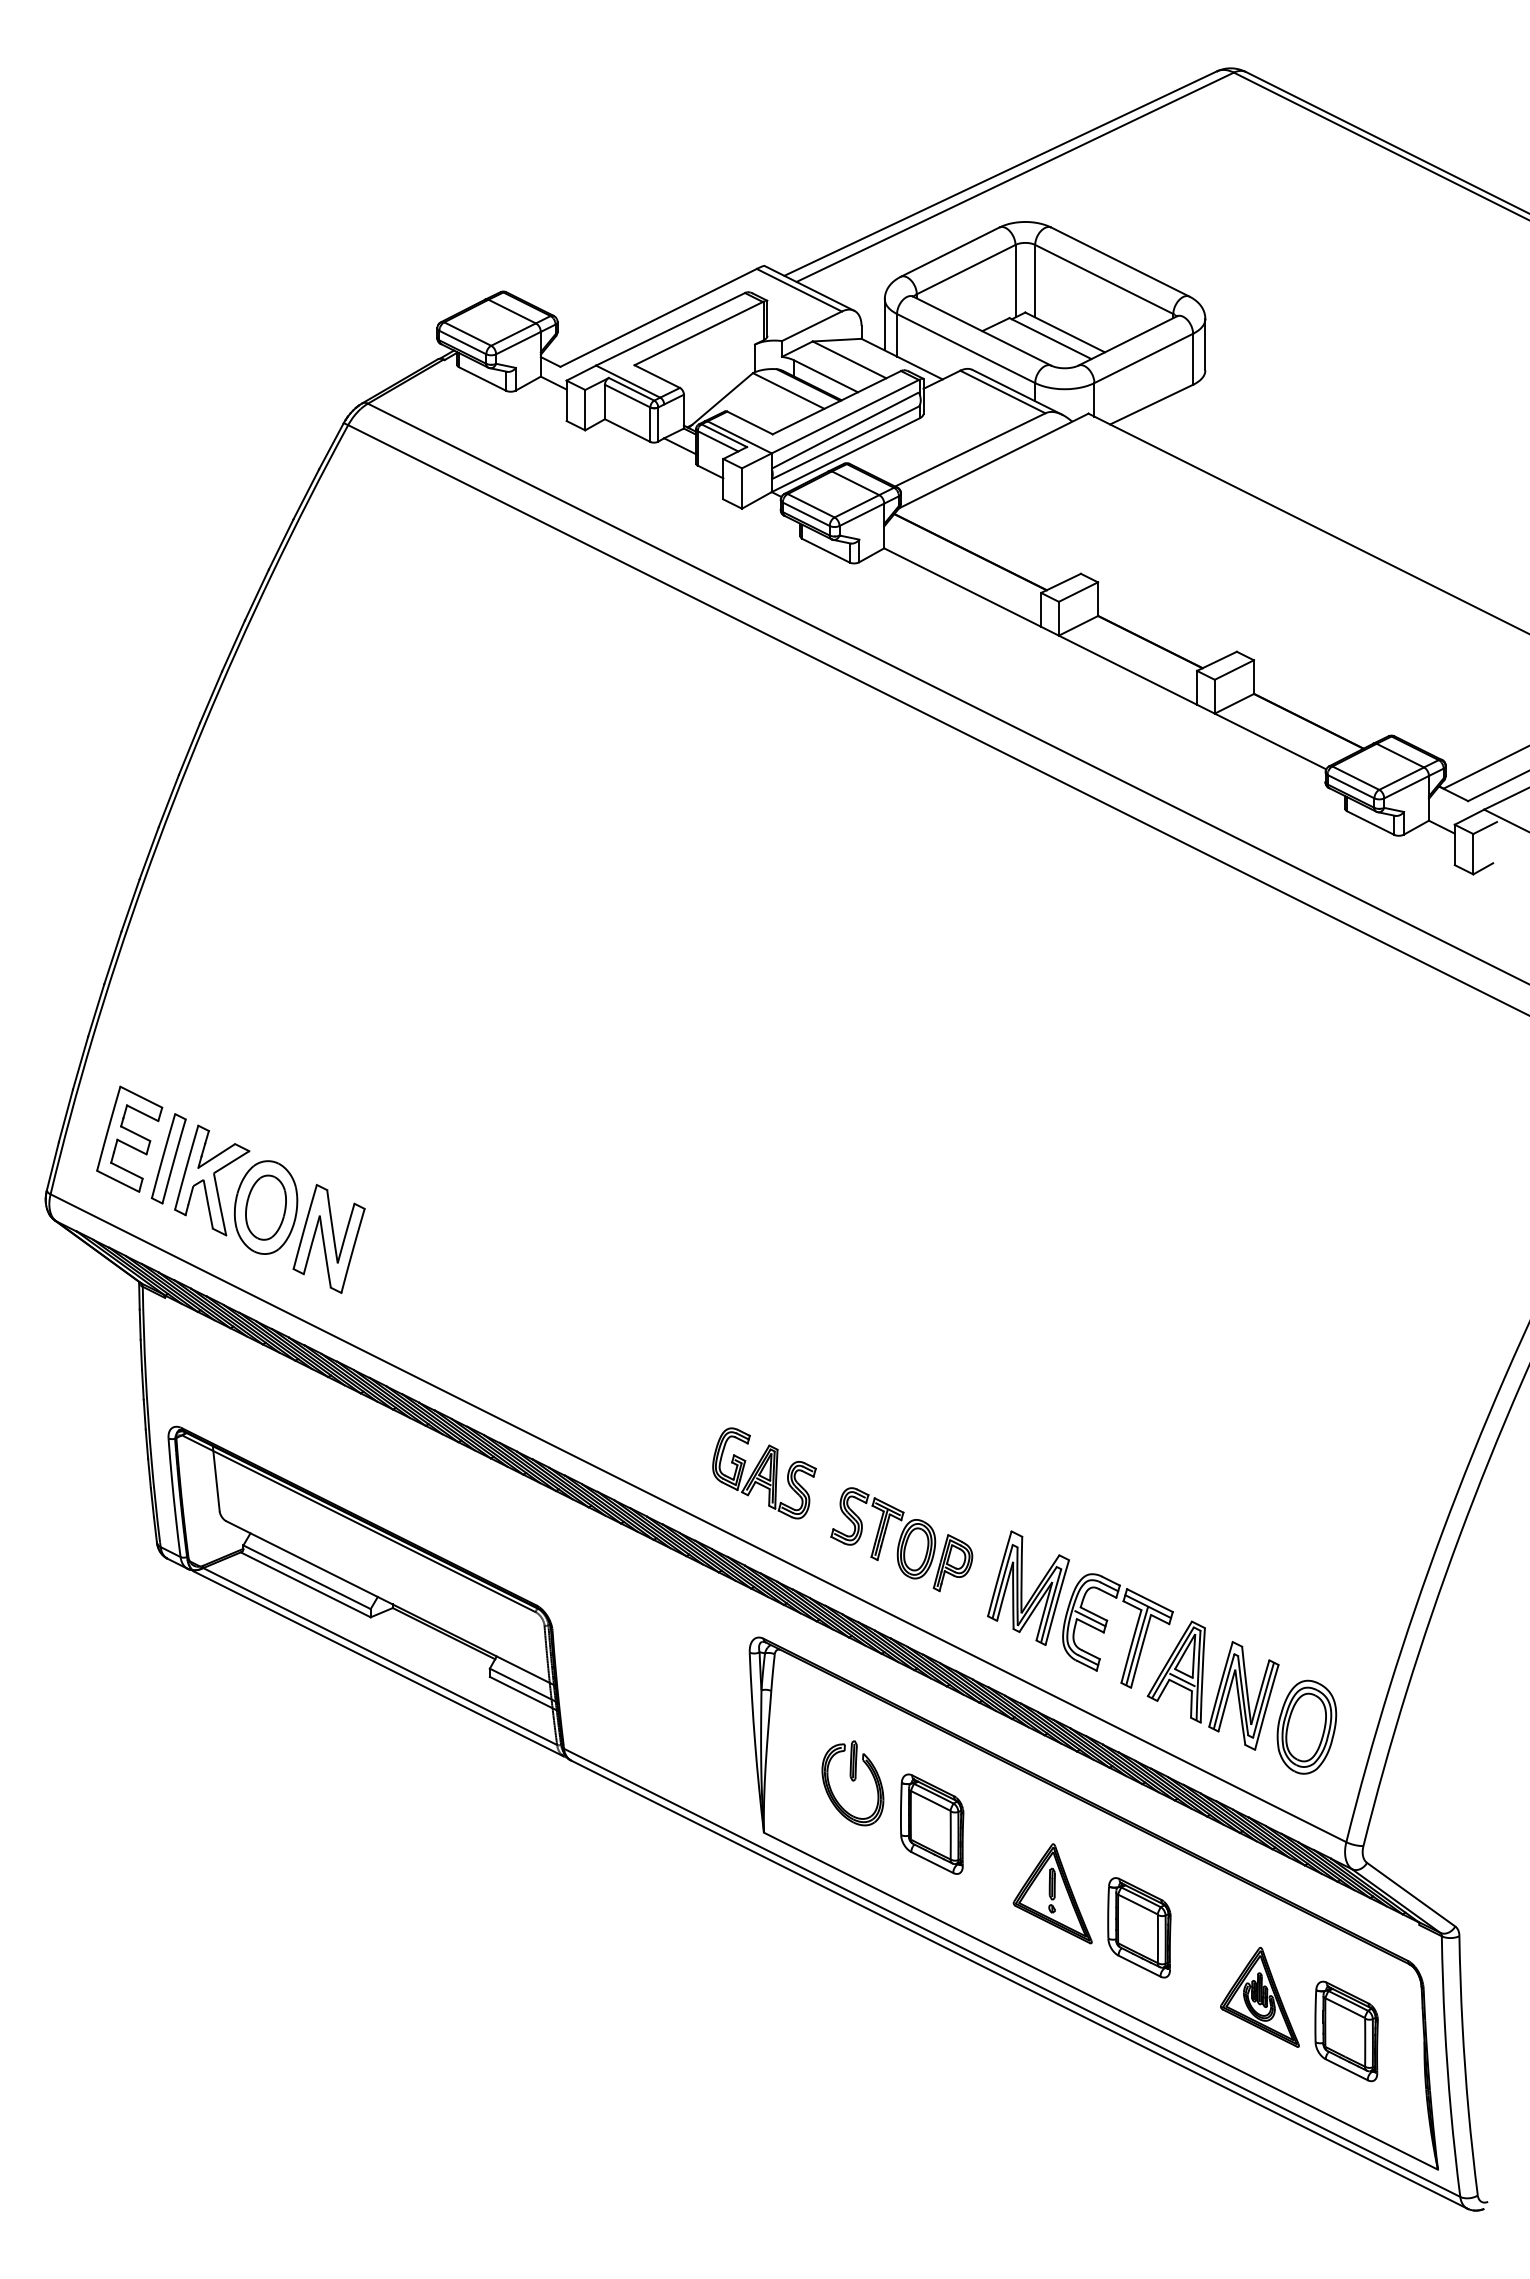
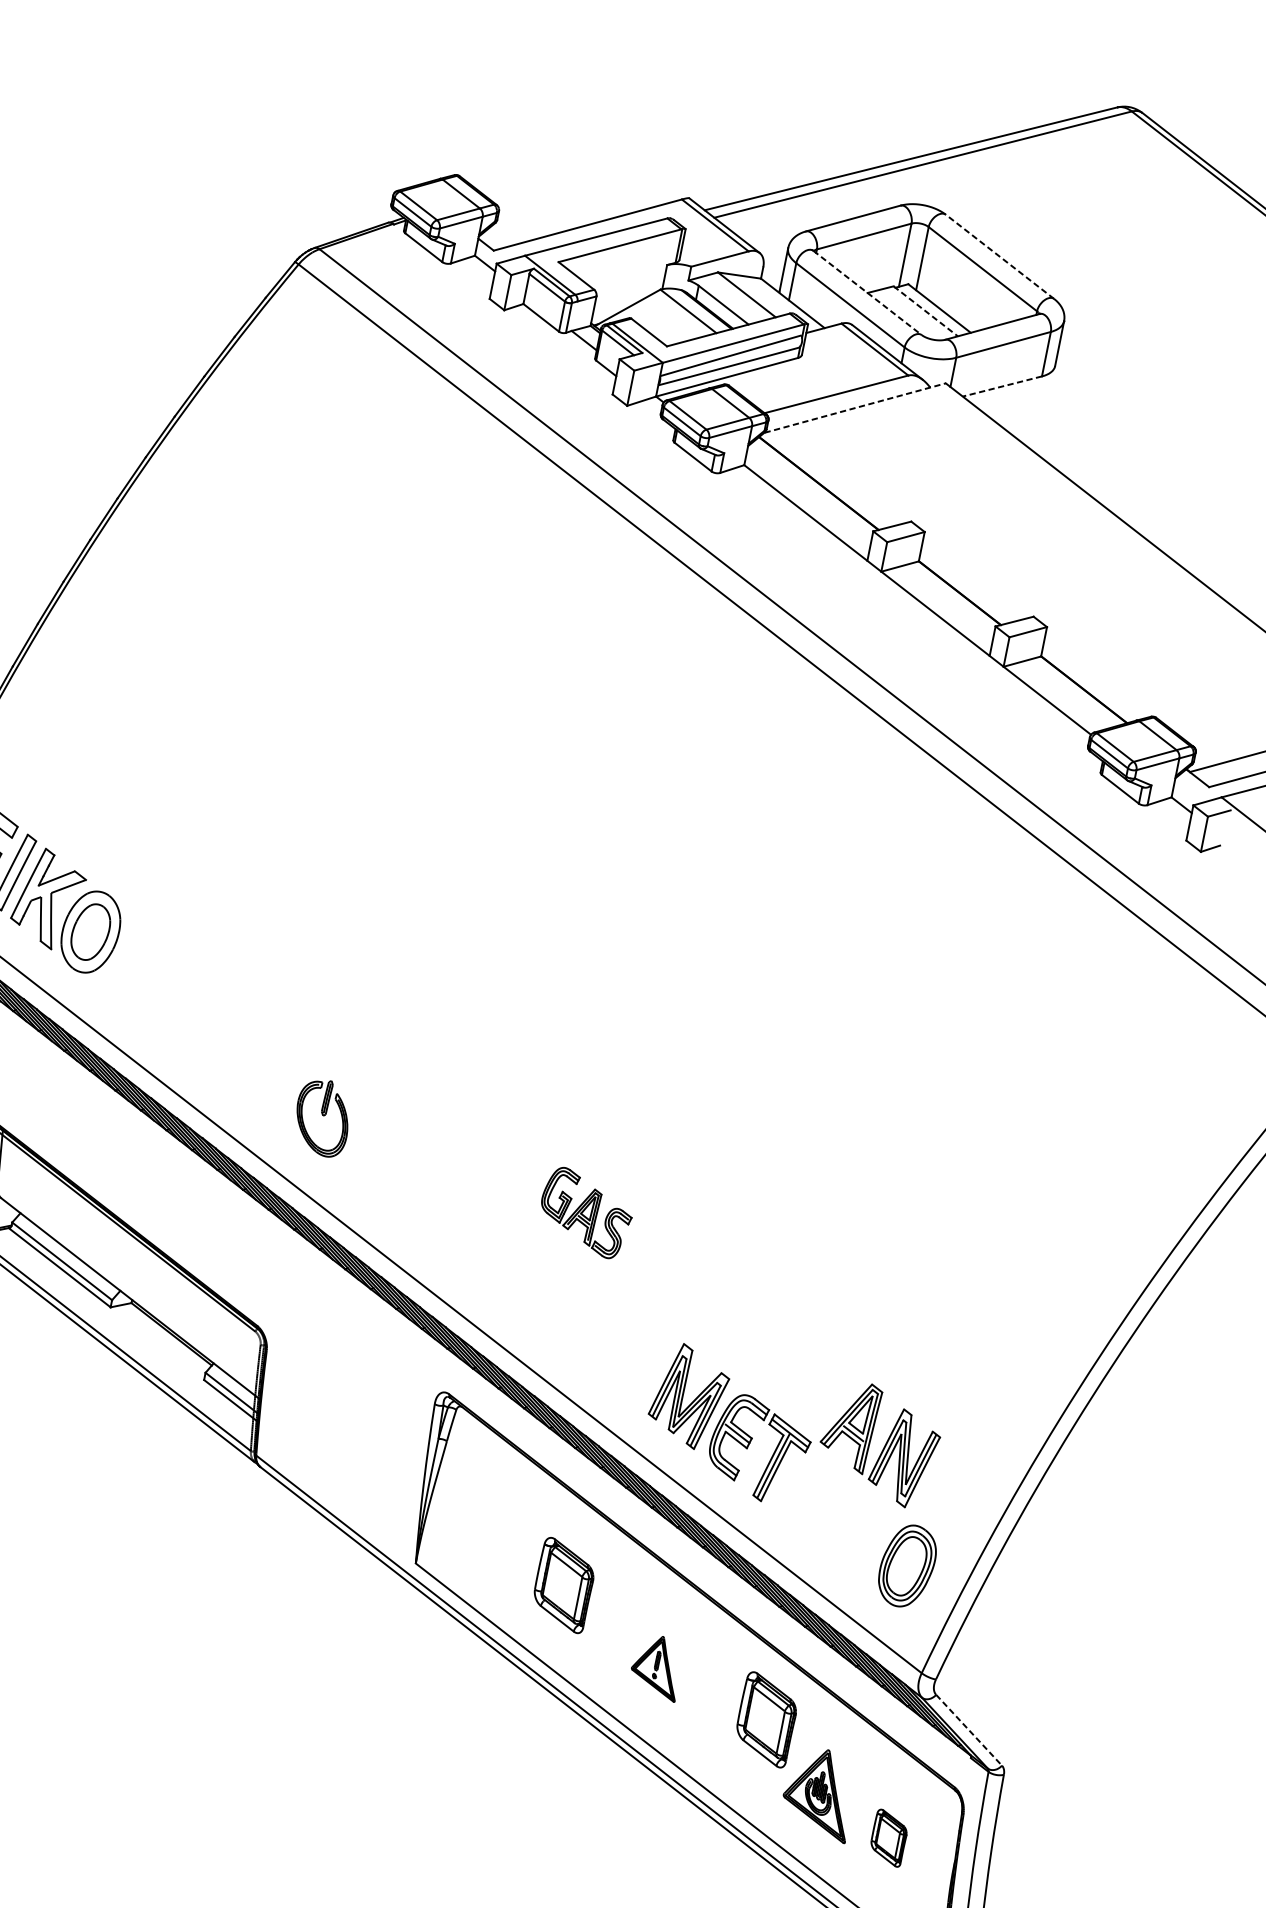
line: (1119, 261) -> (999, 256), solid -> dashed
line: (982, 331) -> (867, 293), solid -> dashed
line: (1050, 338) -> (925, 311), solid -> dashed
line: (1151, 404) -> (1002, 386), solid -> dashed
line: (994, 460) -> (855, 407), solid -> dashed
part: (328, 1238) -> (139, 969), removed
part: (764, 1473) -> (586, 1213), moved
part: (901, 1539) -> (586, 1331), removed
part: (1218, 1687) -> (883, 1446), moved
part: (852, 1783) -> (322, 1117), moved
part: (1052, 1893) -> (656, 1666), size x0.7
line: (1411, 1895) -> (969, 1730), solid -> dashed
part: (1139, 1927) -> (766, 1719), moved
part: (1346, 2031) -> (888, 1838), size x0.6

